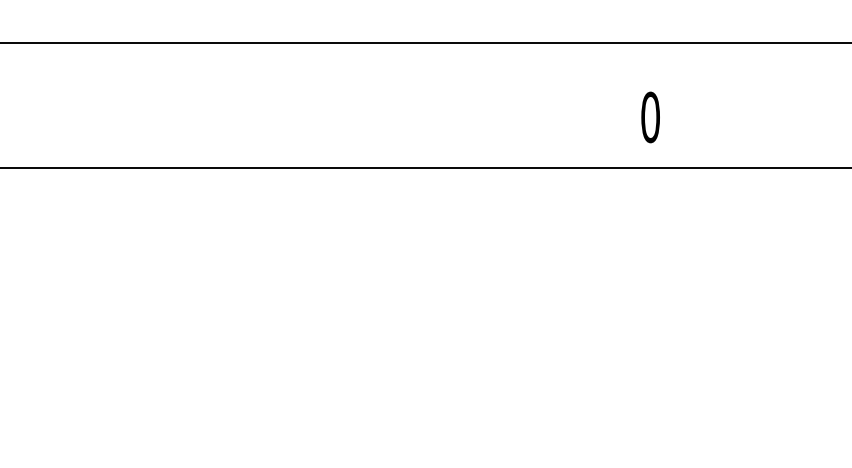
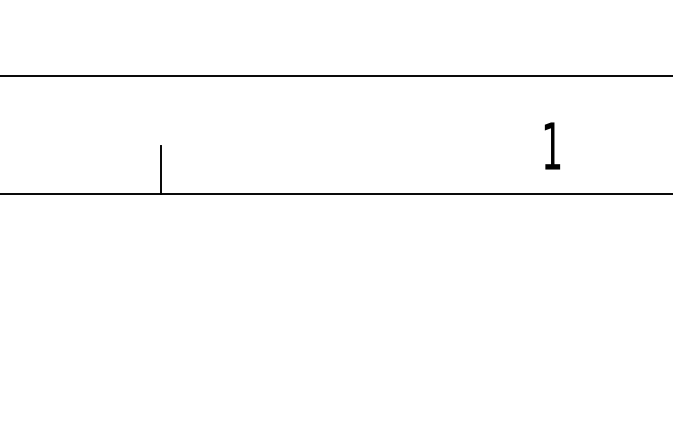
text: (650, 117) -> (552, 146), 0 -> 1
line: (236, 142) -> (160, 169), added

